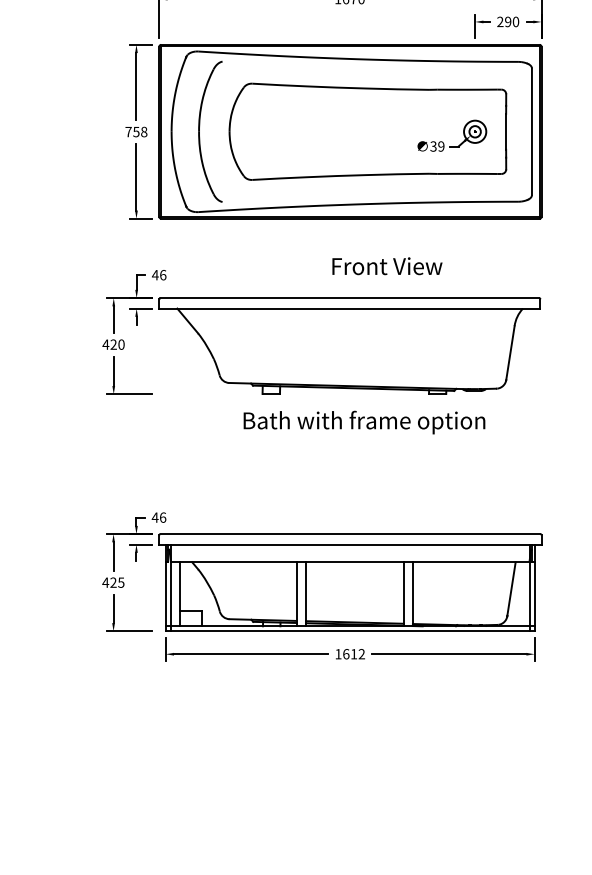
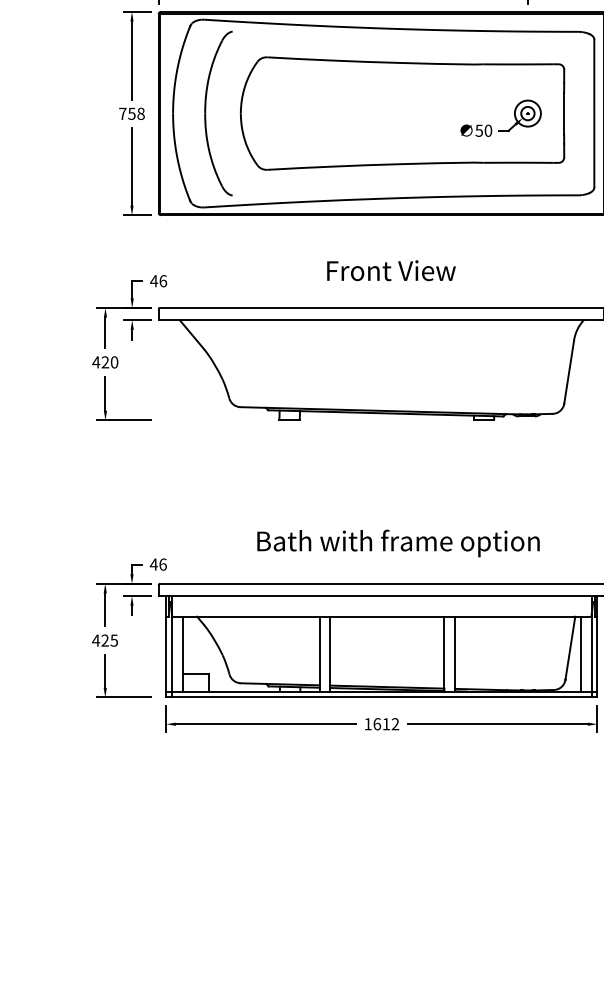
text: (437, 146) -> (483, 130), 39 -> 50
text: (387, 266) -> (391, 271), moved
text: (364, 422) -> (398, 543), moved
line: (520, 594) -> (580, 654), added

